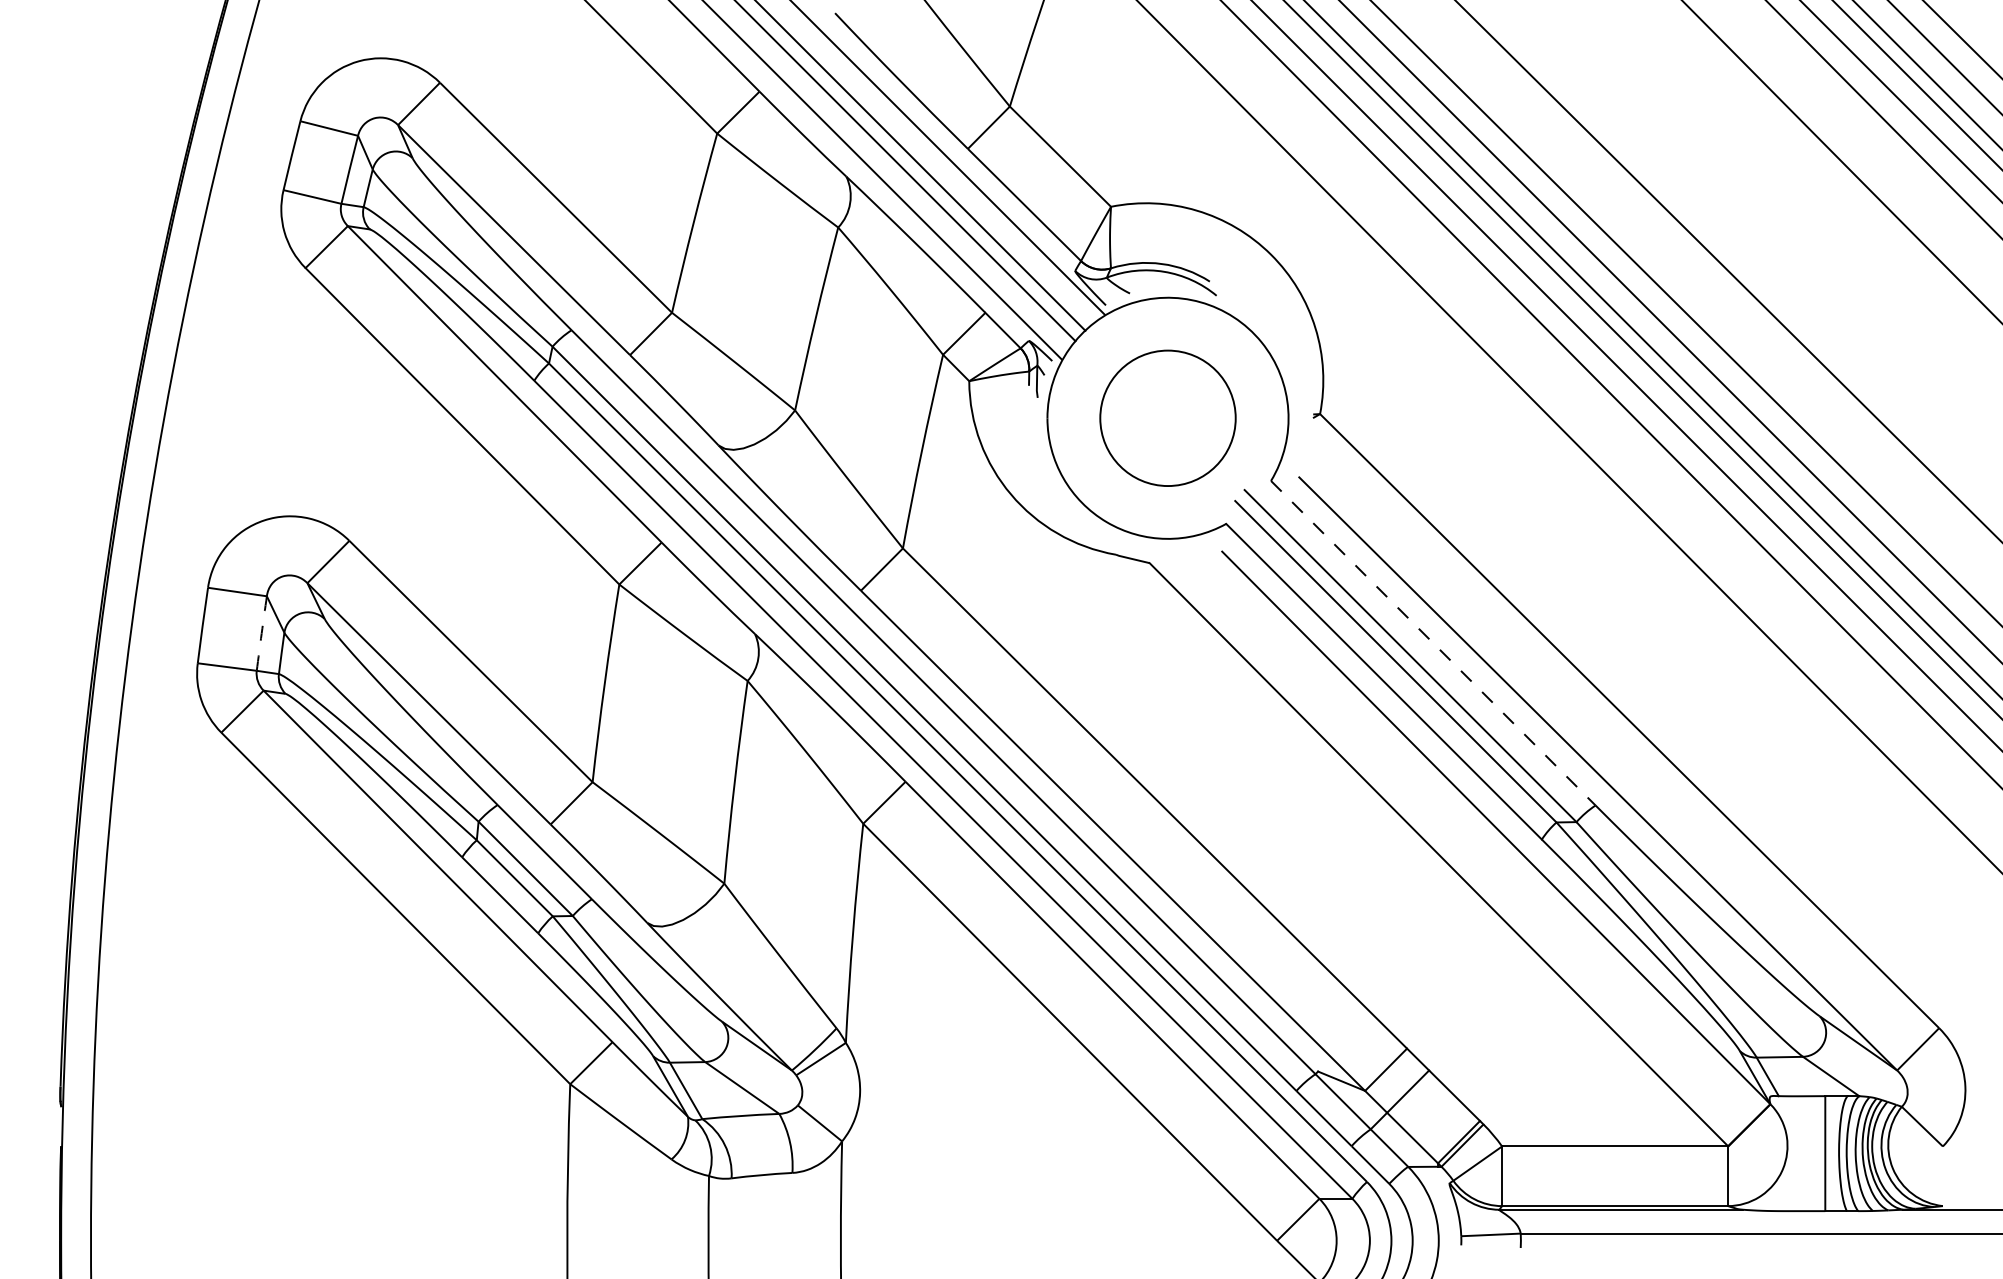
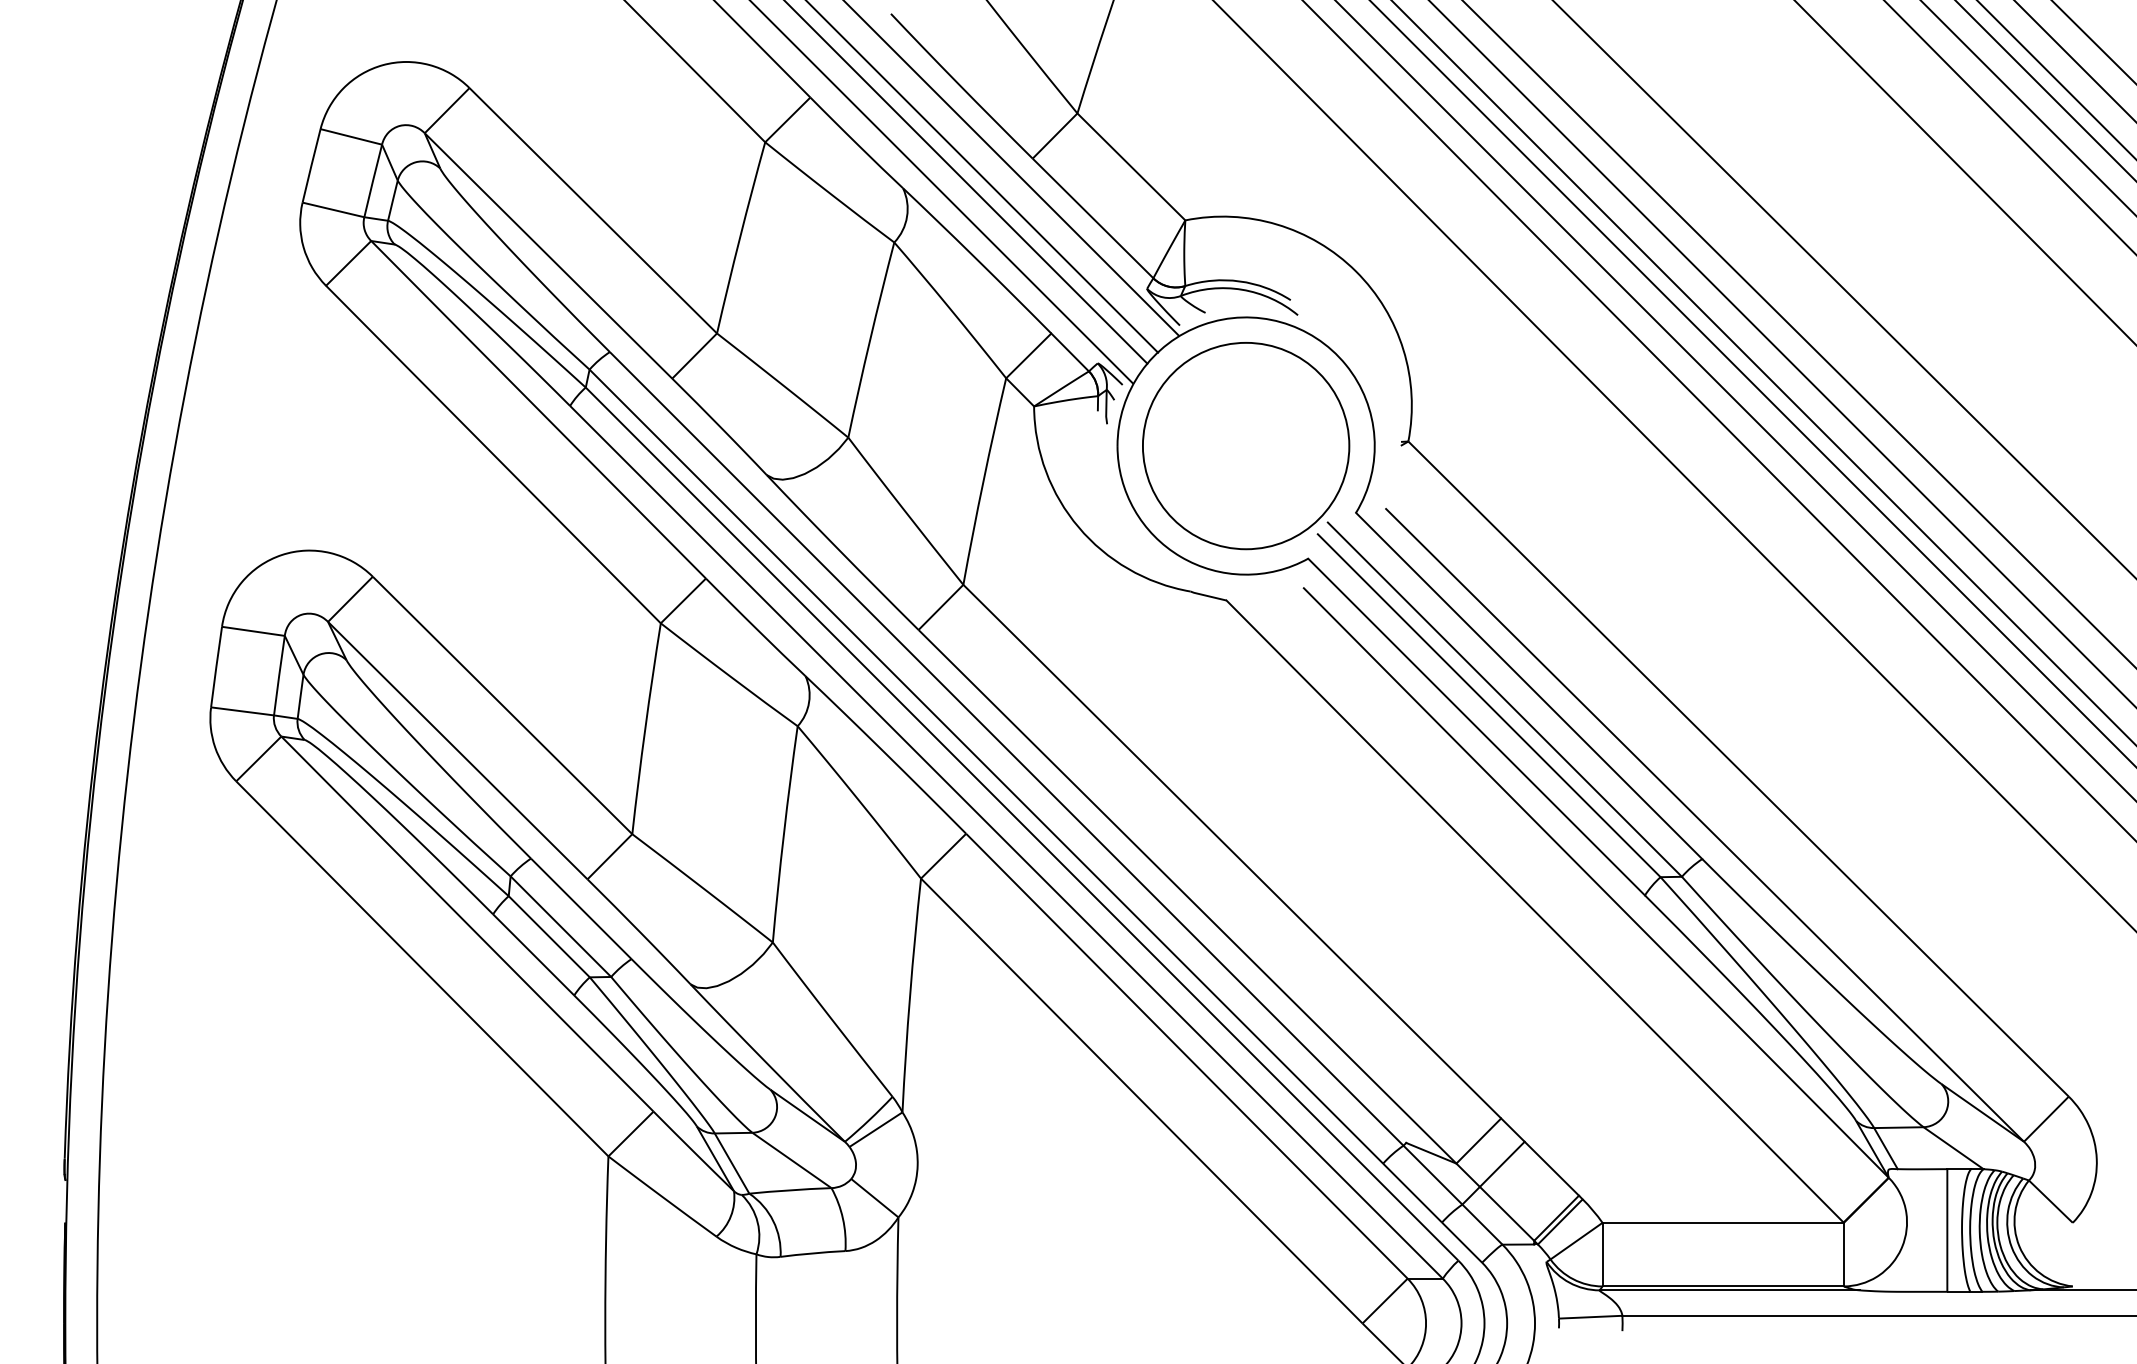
circle: (1167, 418) -> (1245, 446), size x1.43
arc: (261, 633) -> (279, 675), dashed -> solid
line: (1433, 643) -> (1529, 686), dashed -> solid

